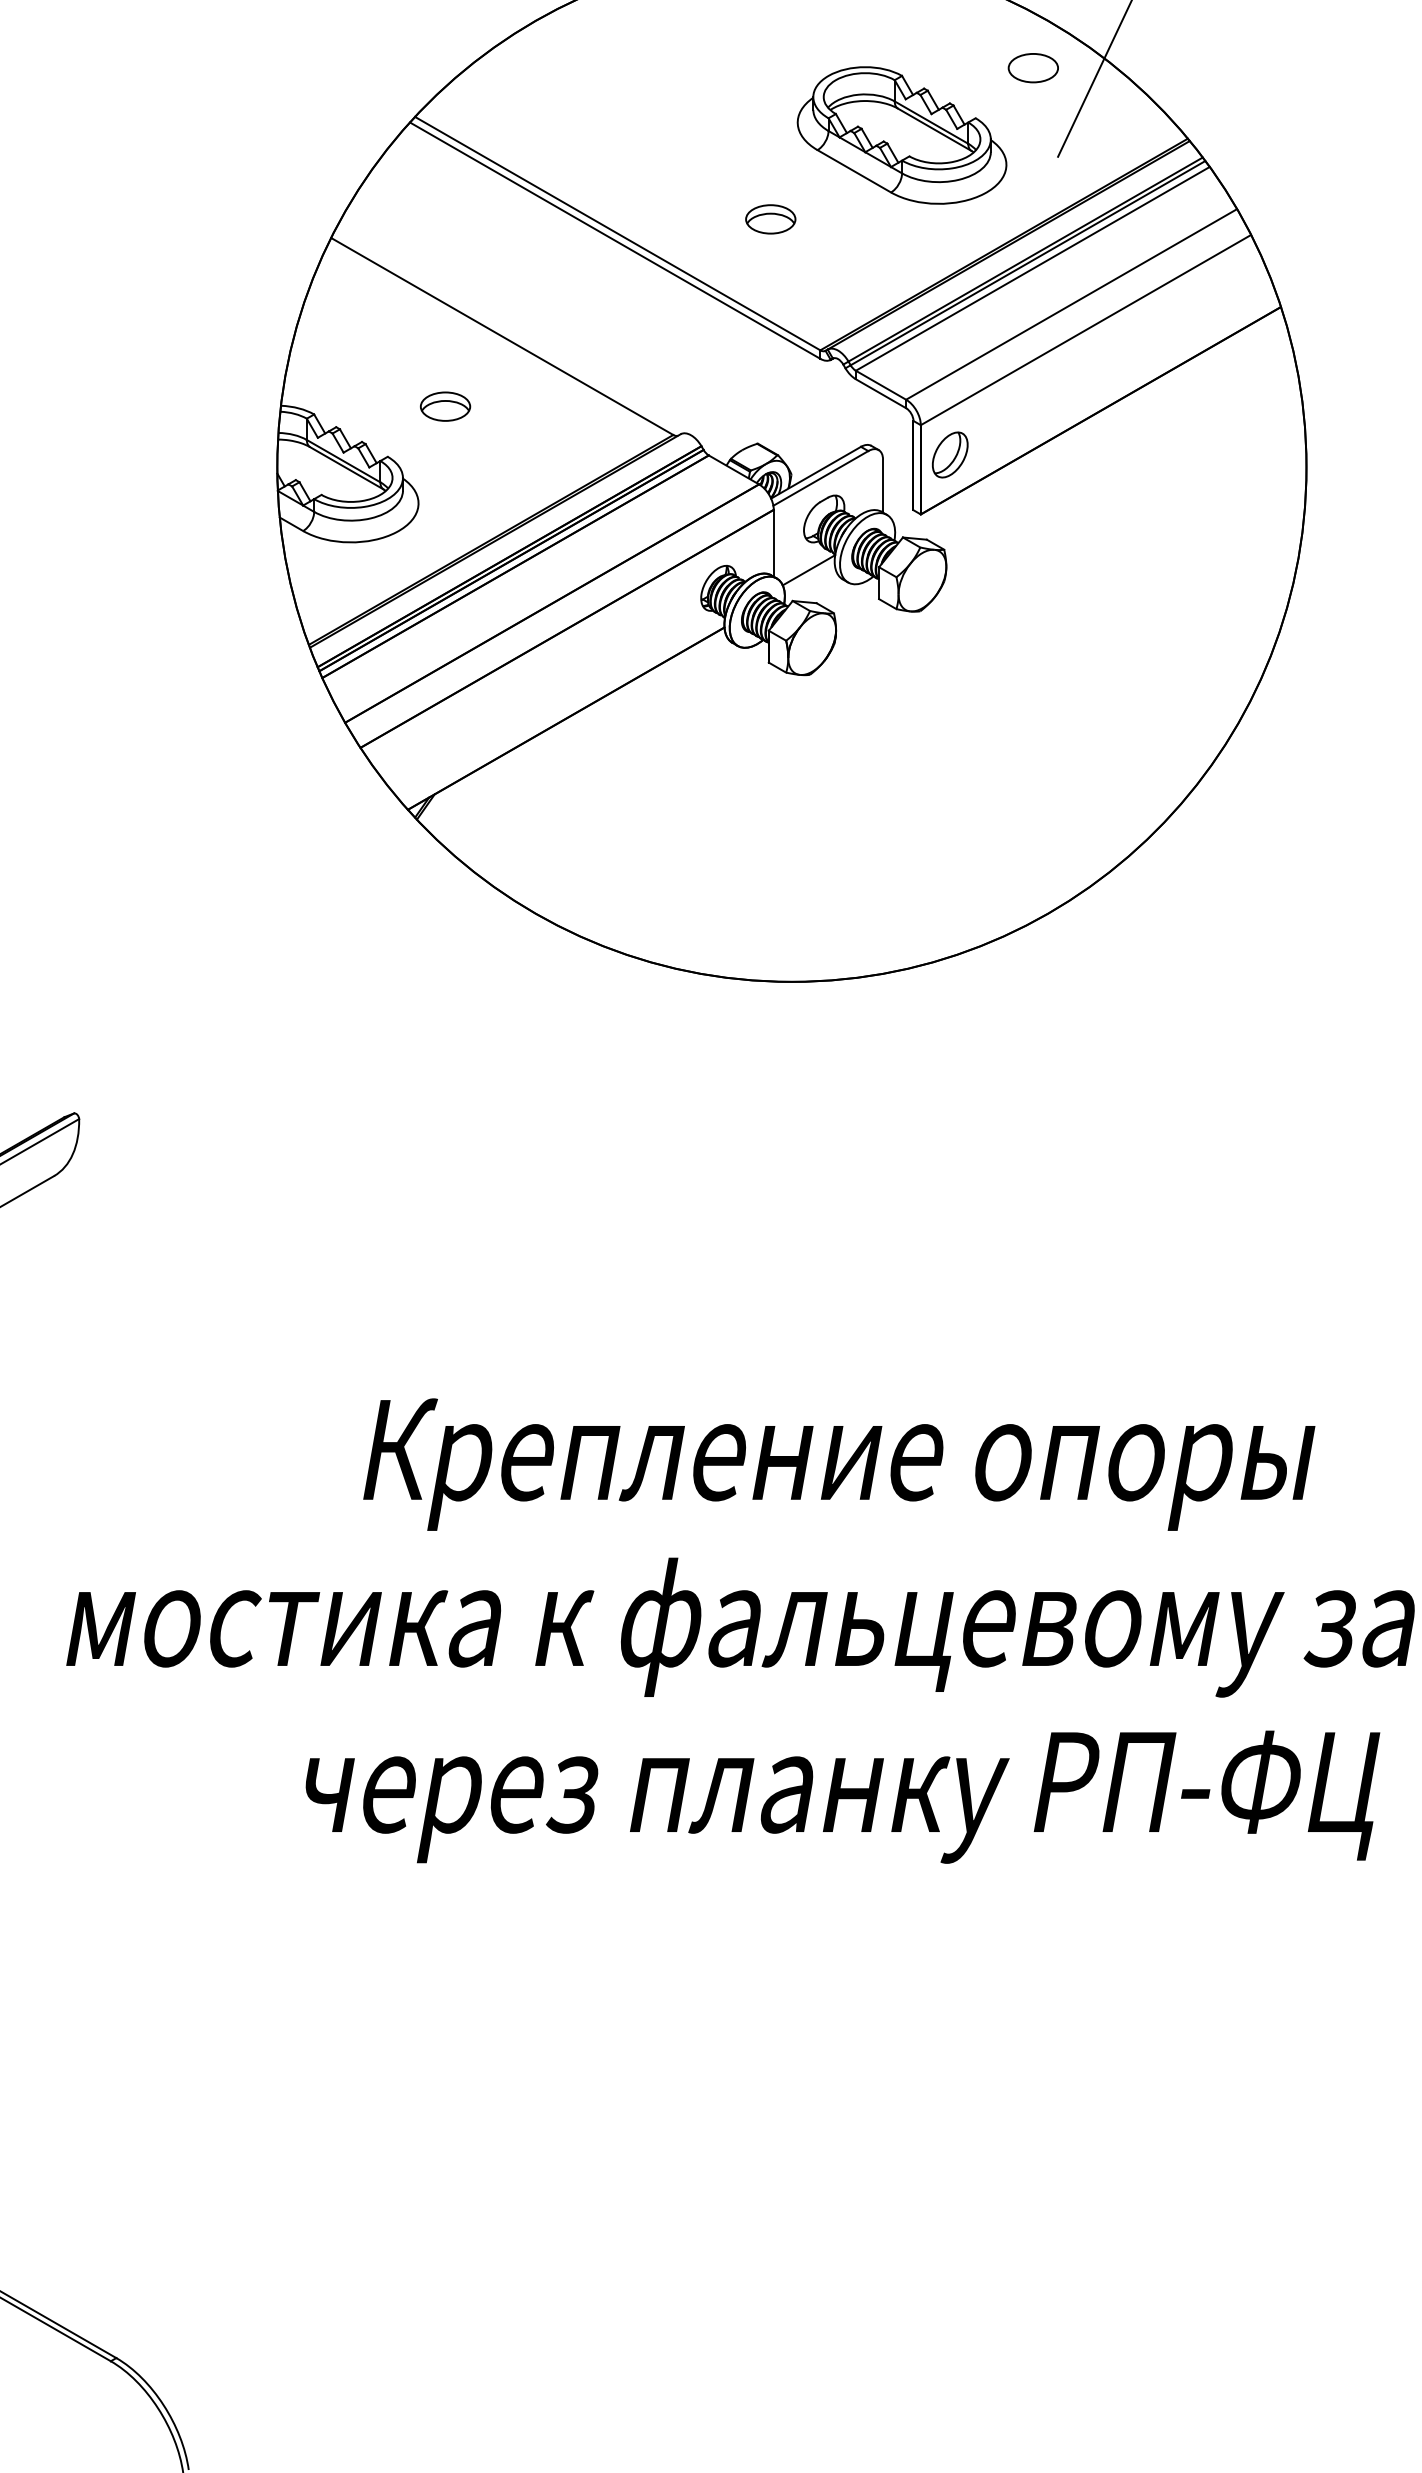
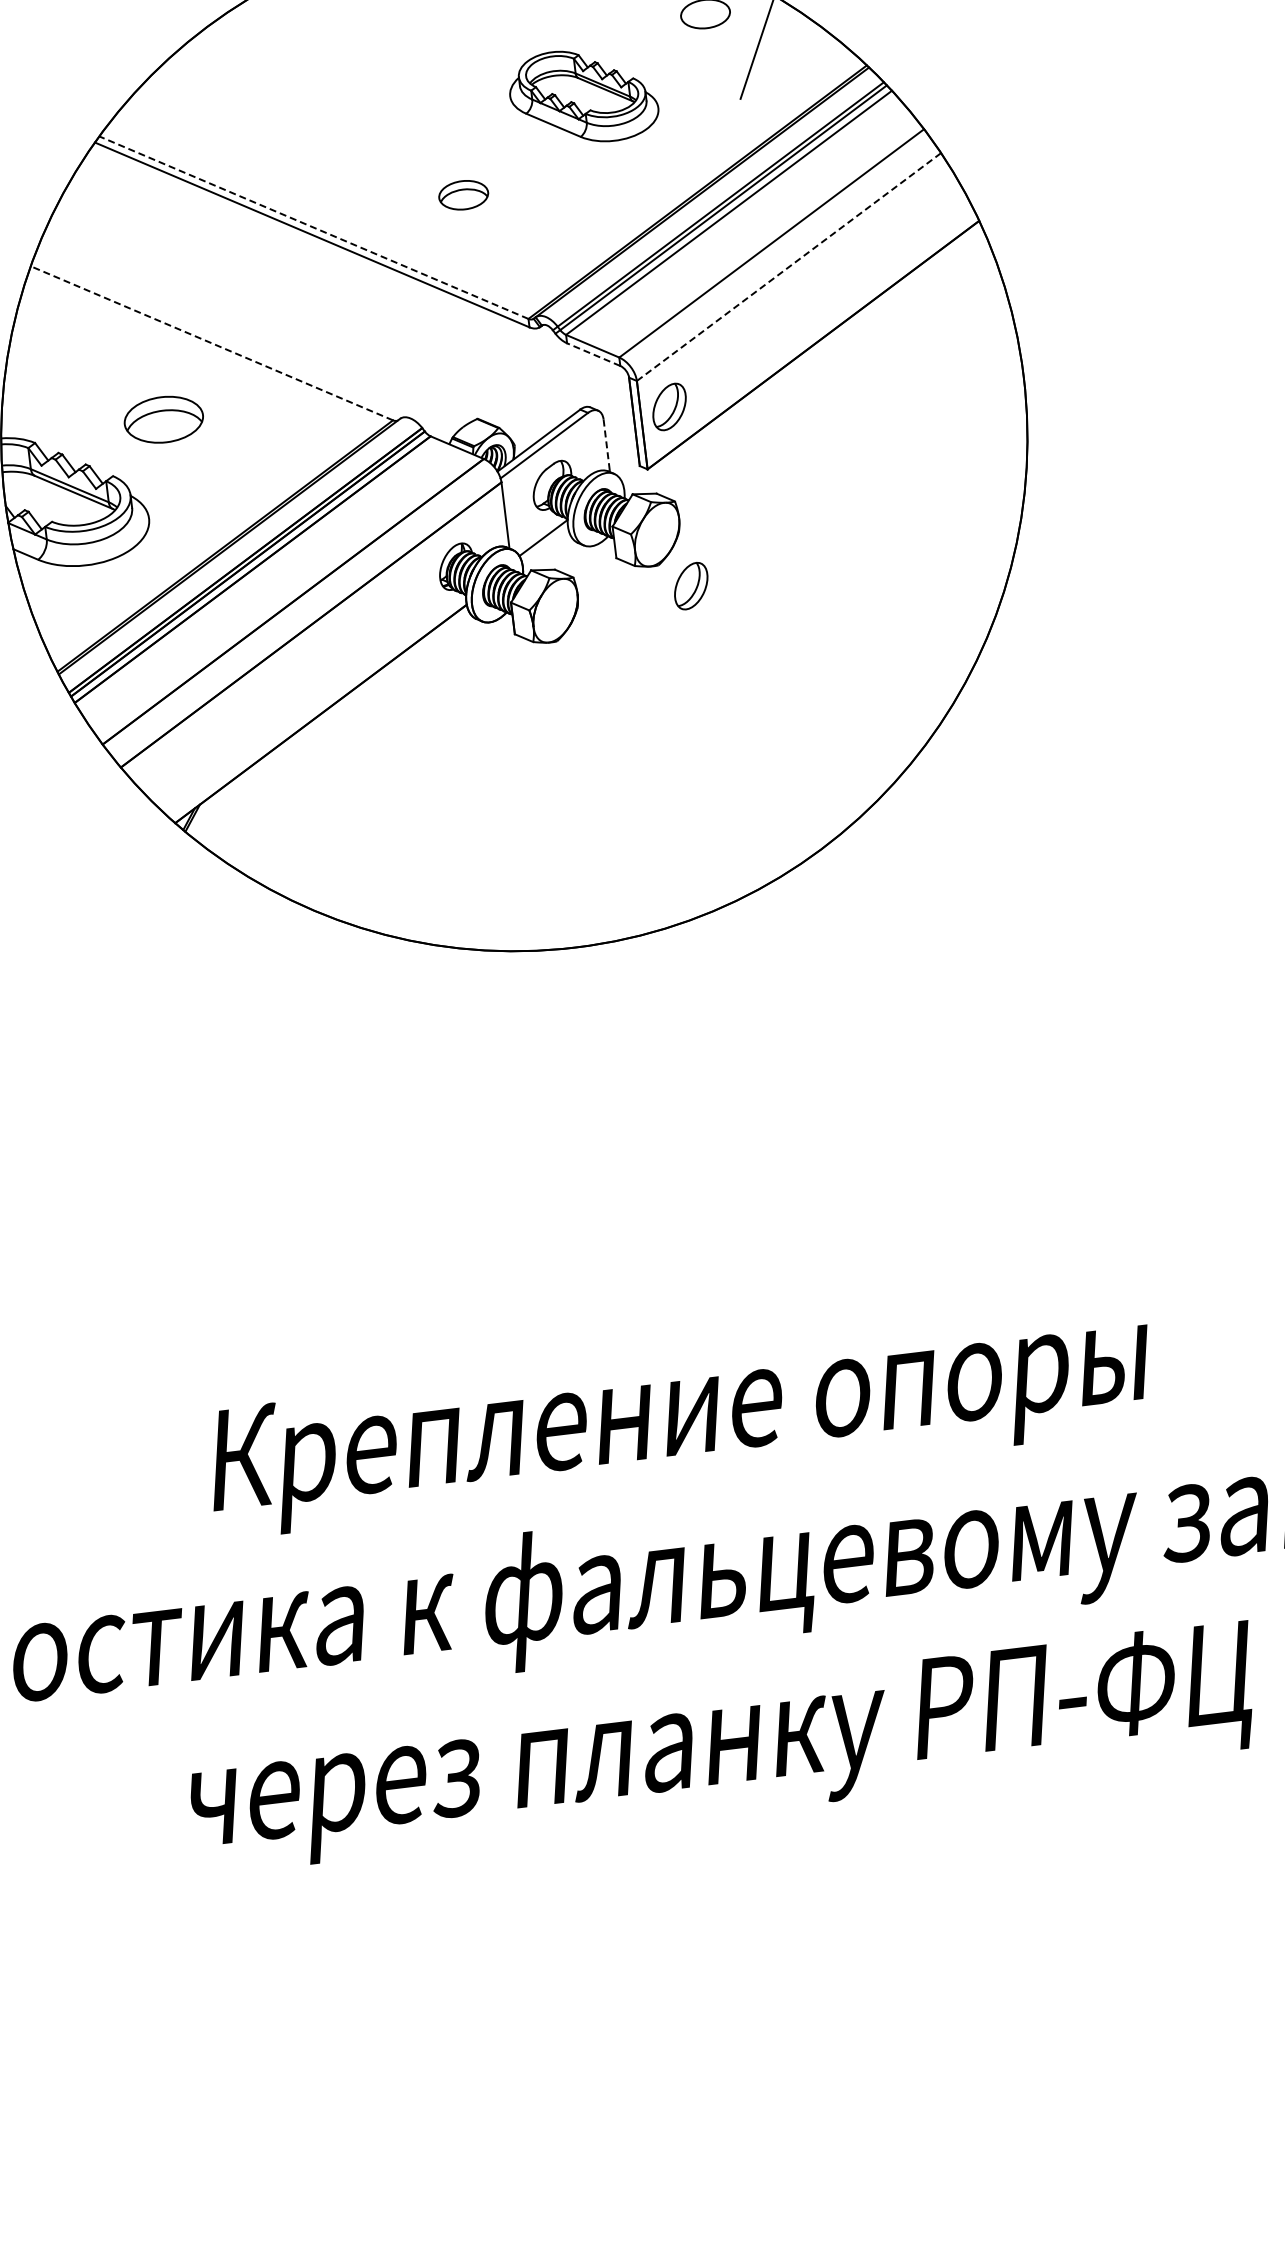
part: (901, 135) -> (583, 96), size x0.7
line: (617, 233) -> (313, 227), solid -> dashed
line: (1085, 330) -> (788, 267), solid -> dashed
line: (501, 336) -> (211, 343), solid -> dashed
line: (881, 393) -> (594, 354), solid -> dashed
part: (445, 406) -> (164, 419), size x1.6
line: (883, 485) -> (607, 445), solid -> dashed
part: (950, 635) -> (691, 585), added

